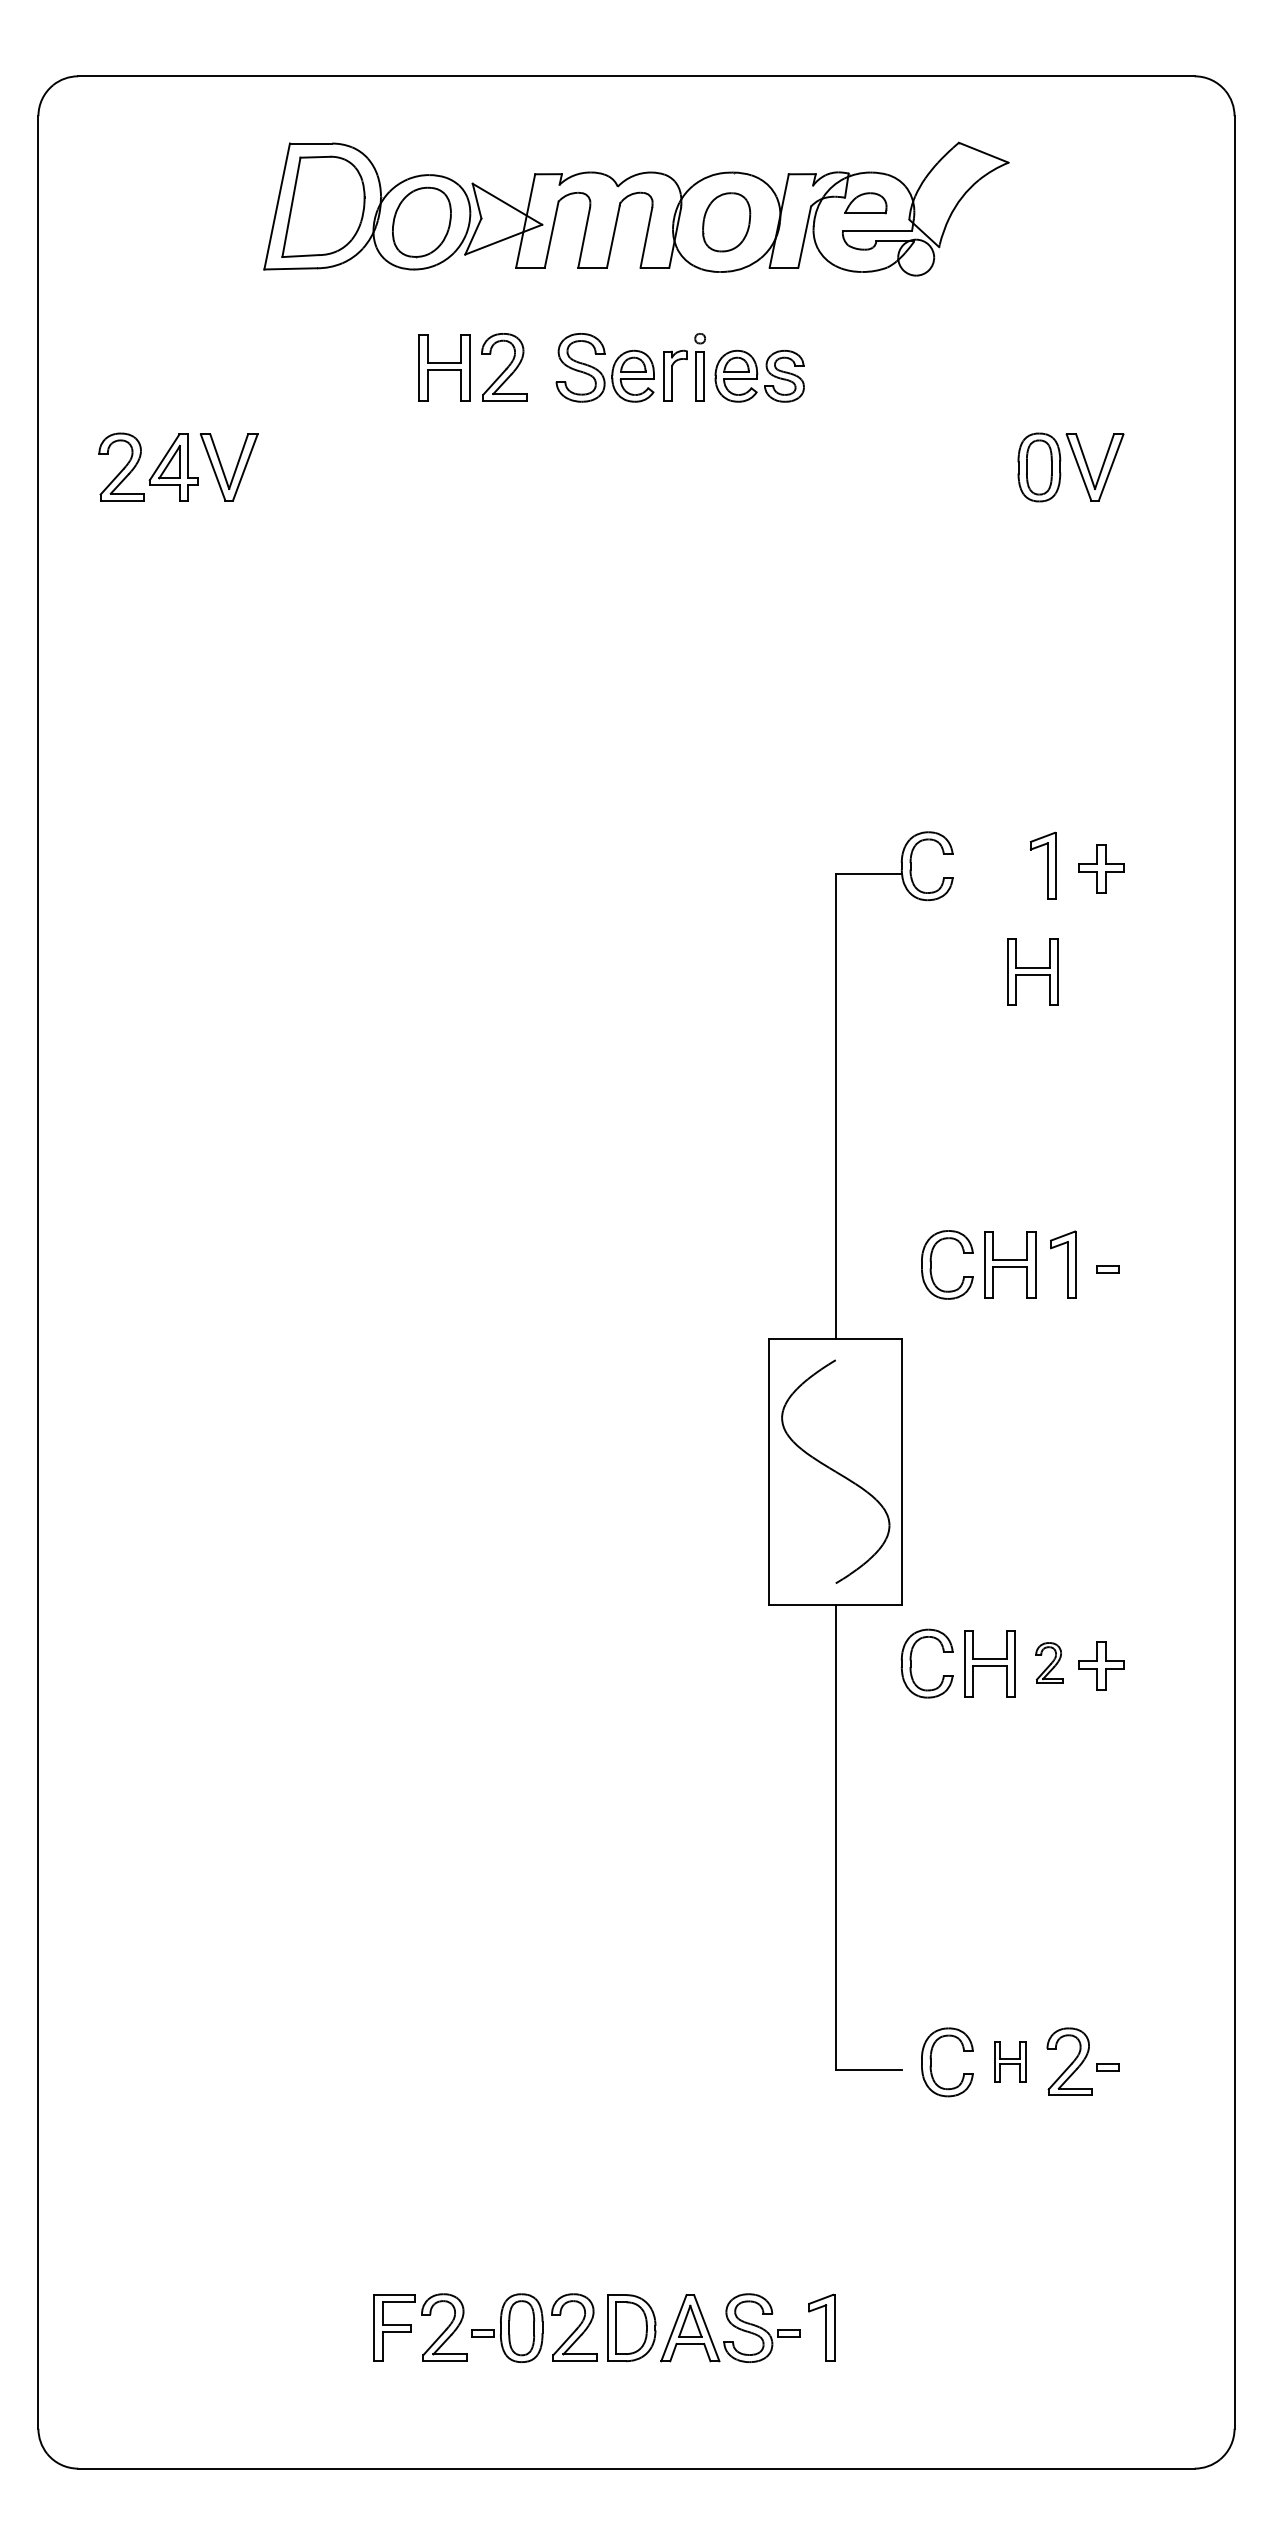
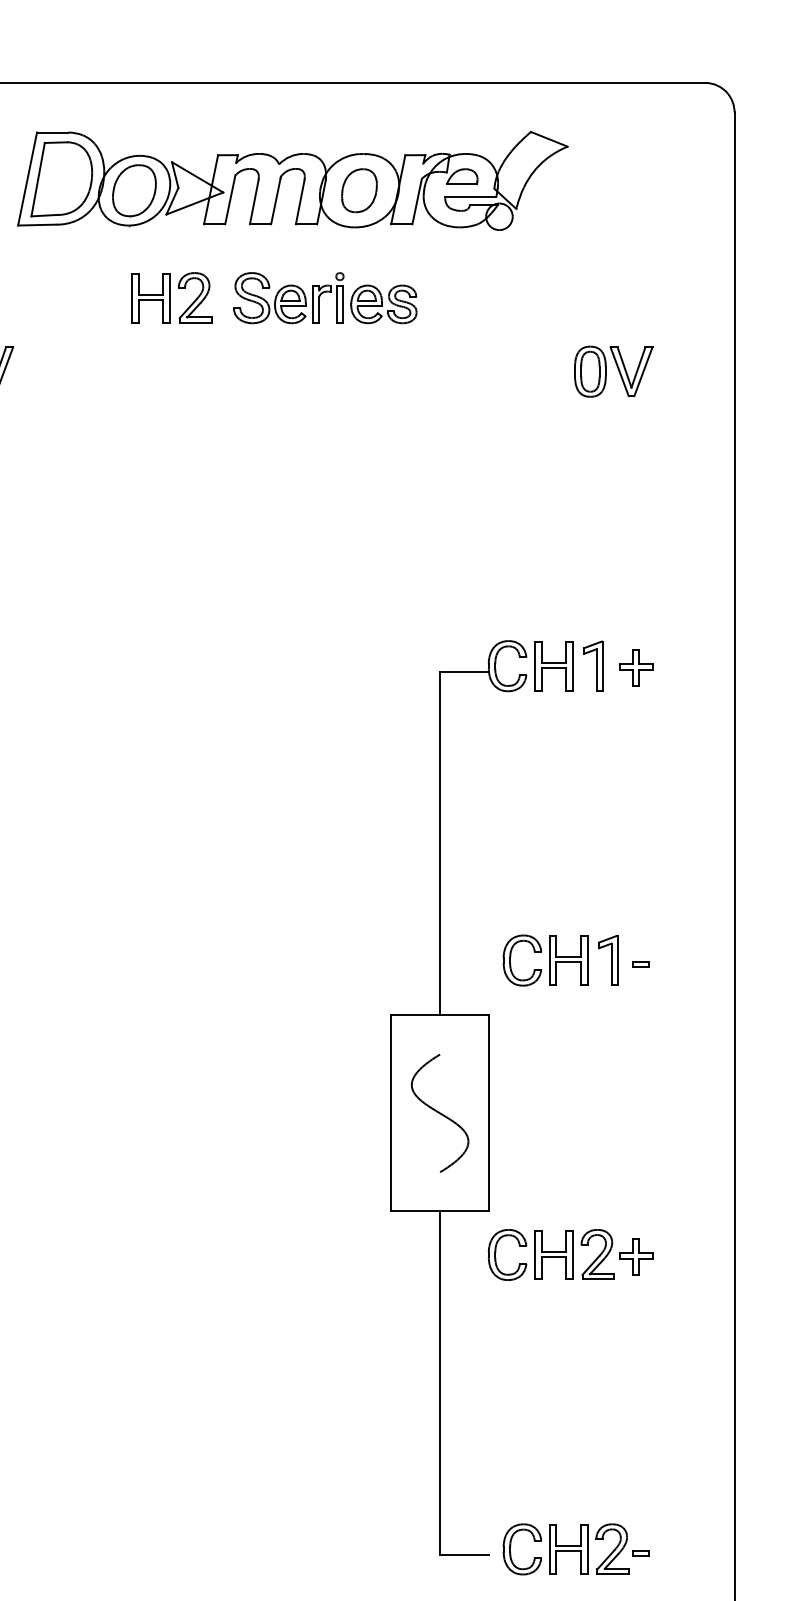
part: (1032, 971) -> (553, 665), moved
part: (835, 1471) -> (439, 1113), size x0.71
part: (1049, 1662) -> (597, 1254), size x1.67
part: (1010, 2061) -> (569, 1548), size x1.67

